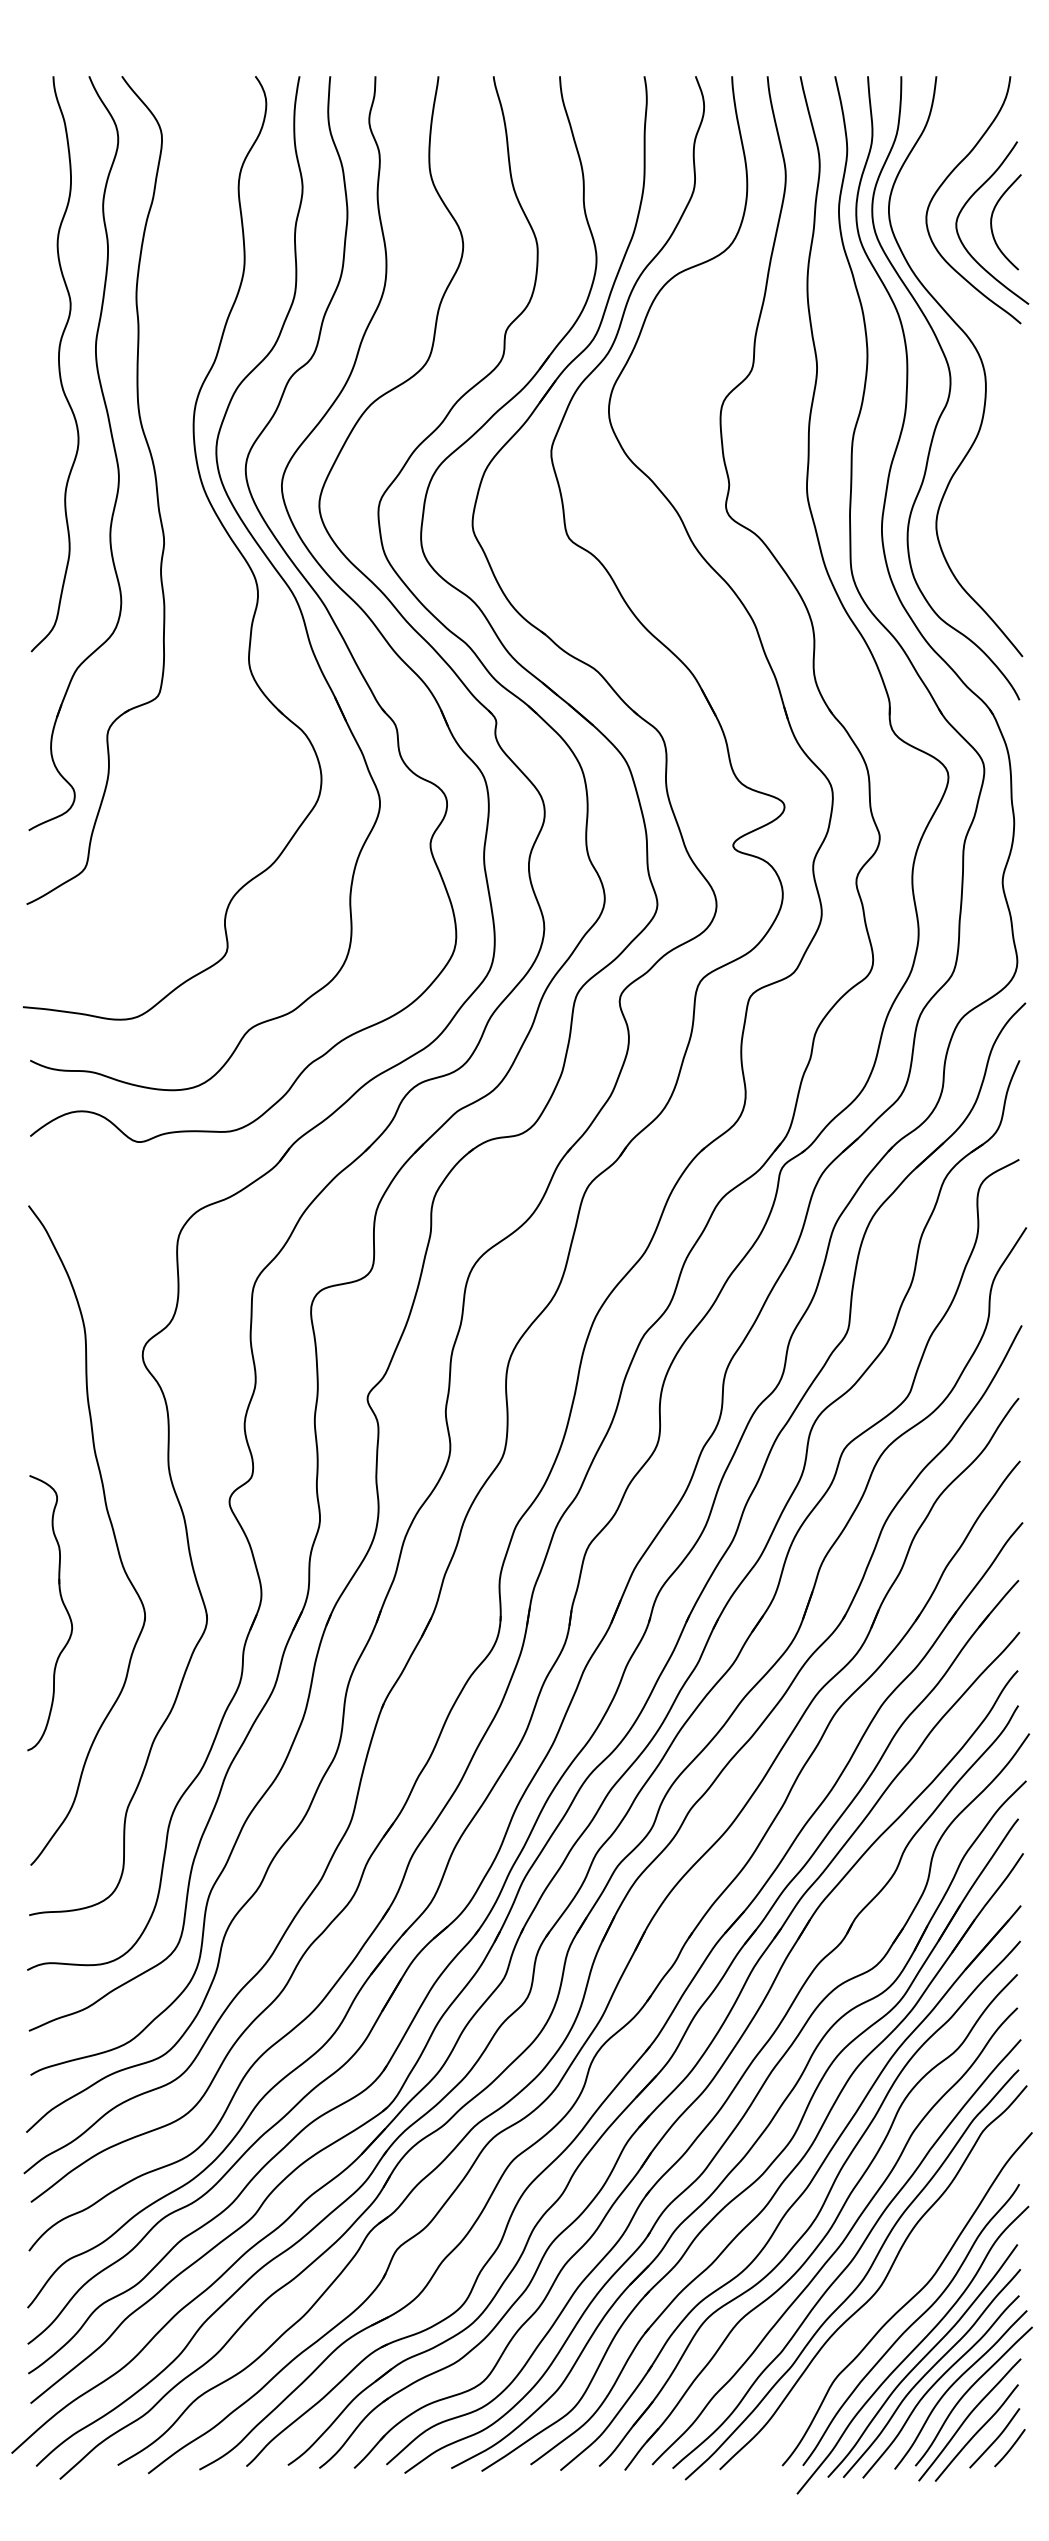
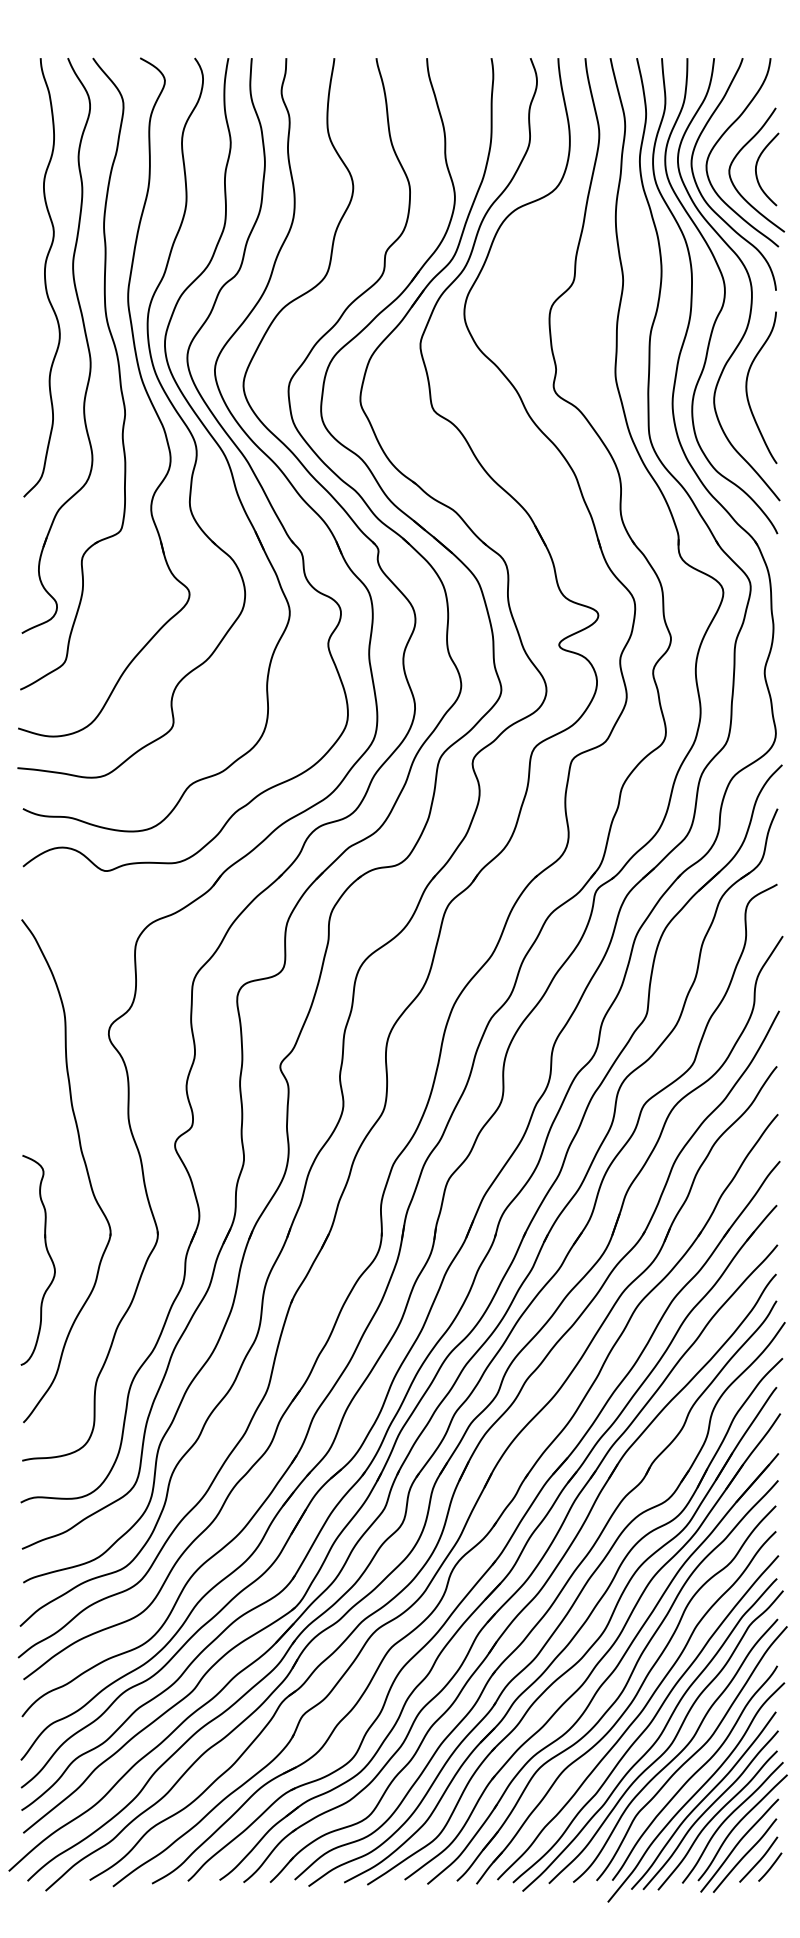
curve: (918, 249) -> (700, 190), added
part: (185, 501) -> (141, 382), added
curve: (980, 508) -> (747, 387), added
part: (63, 1606) -> (48, 1255), moved
curve: (889, 2299) -> (678, 1753), added

